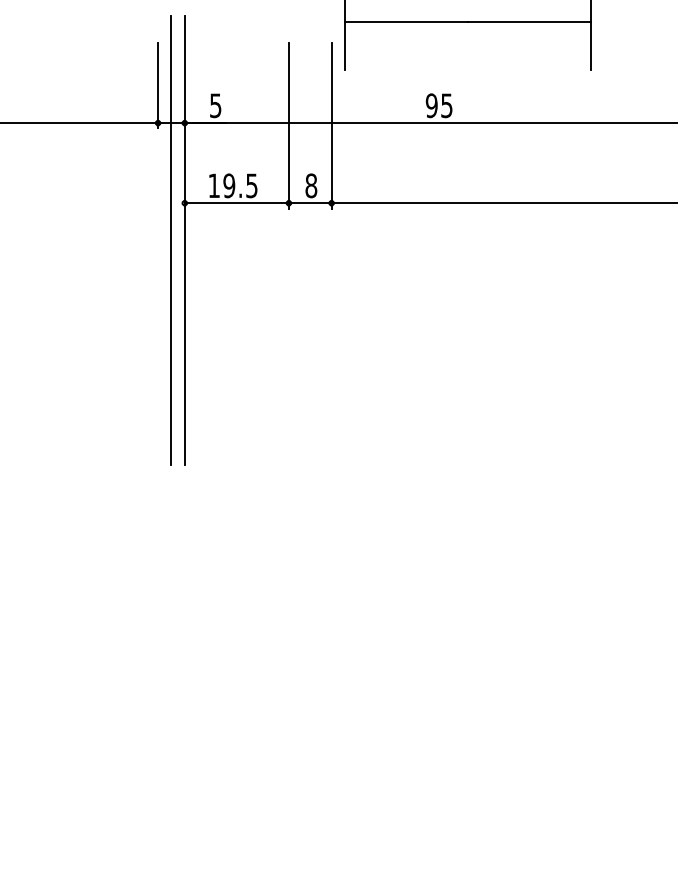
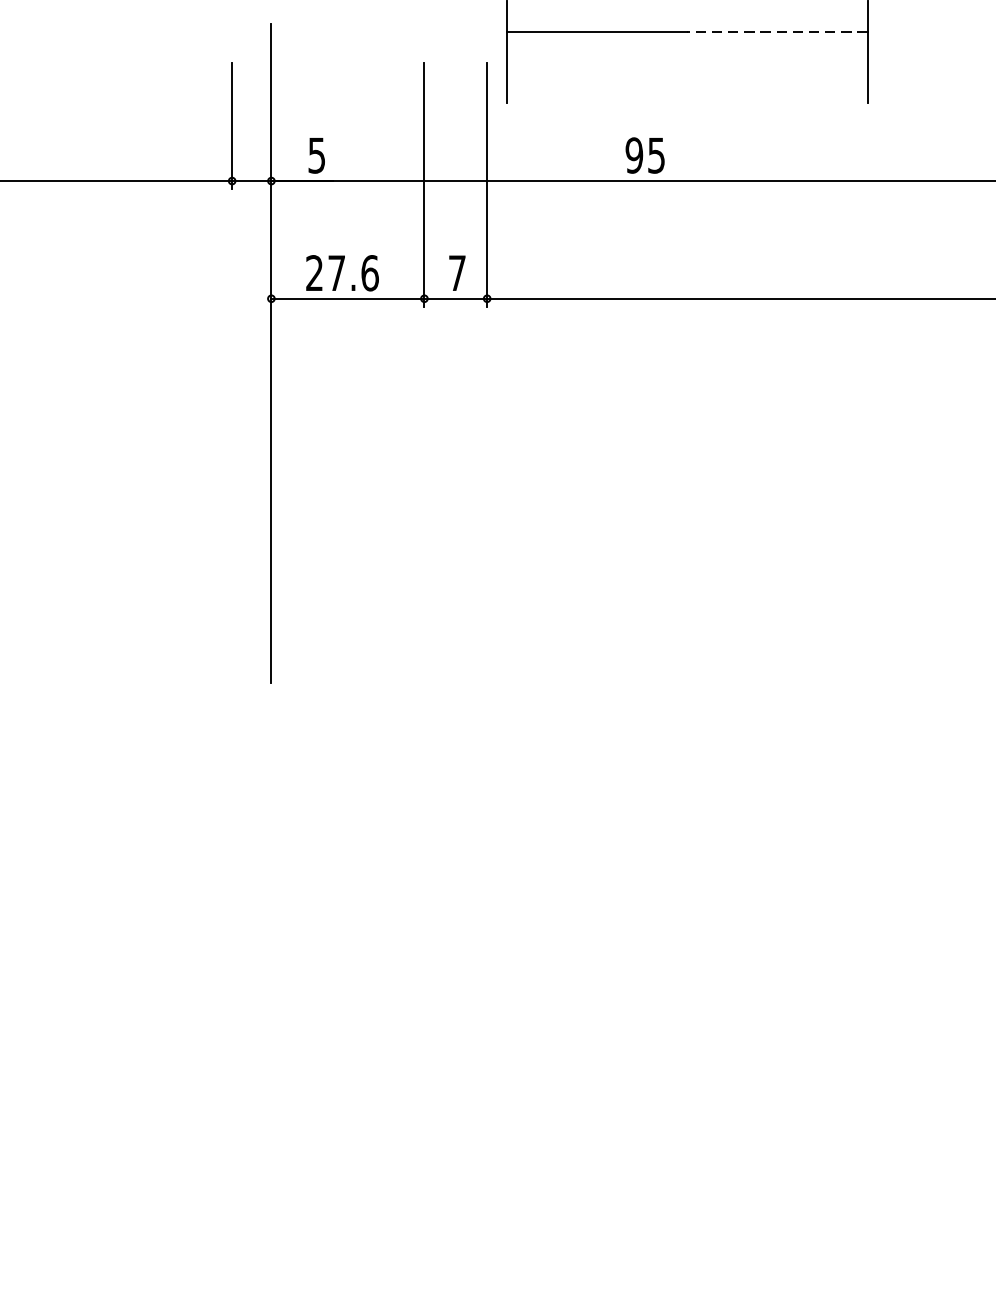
line: (528, 21) -> (776, 31), solid -> dashed
text: (232, 185) -> (341, 272), 19.5 -> 27.6
text: (311, 185) -> (457, 272), 8 -> 7
line: (171, 240) -> (251, 353), removed

